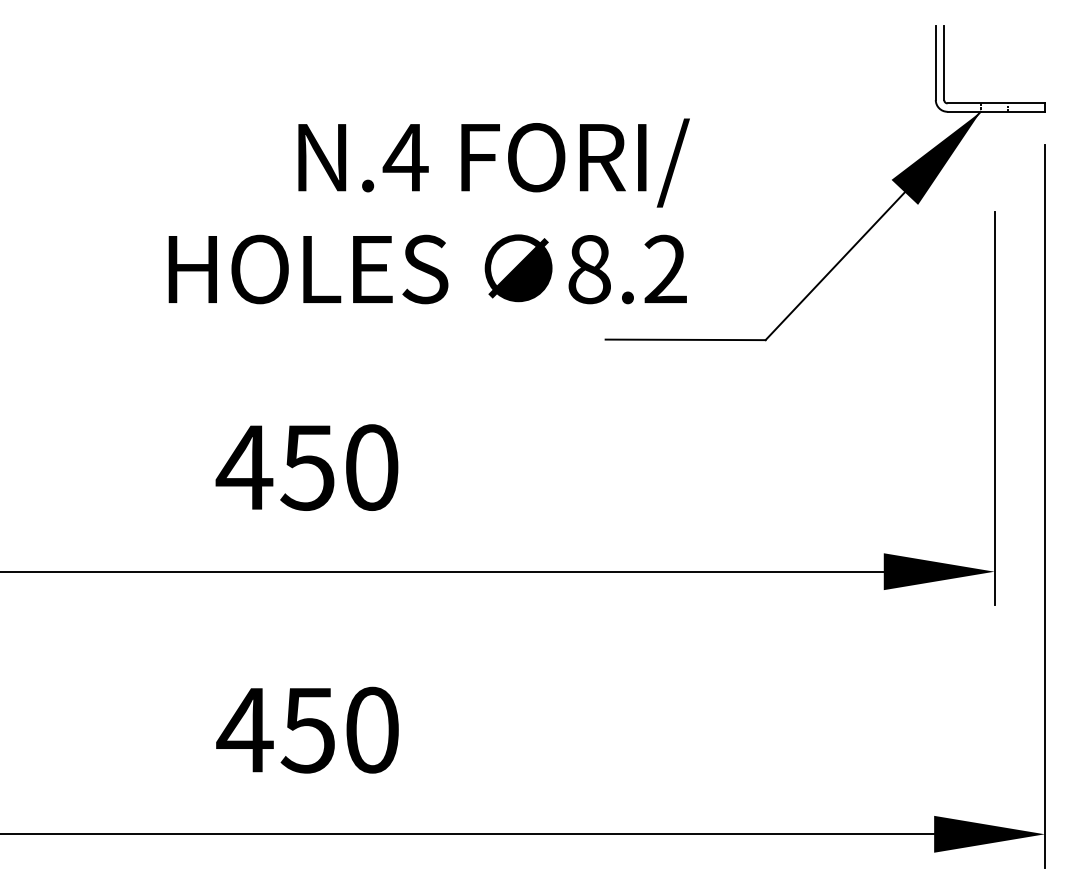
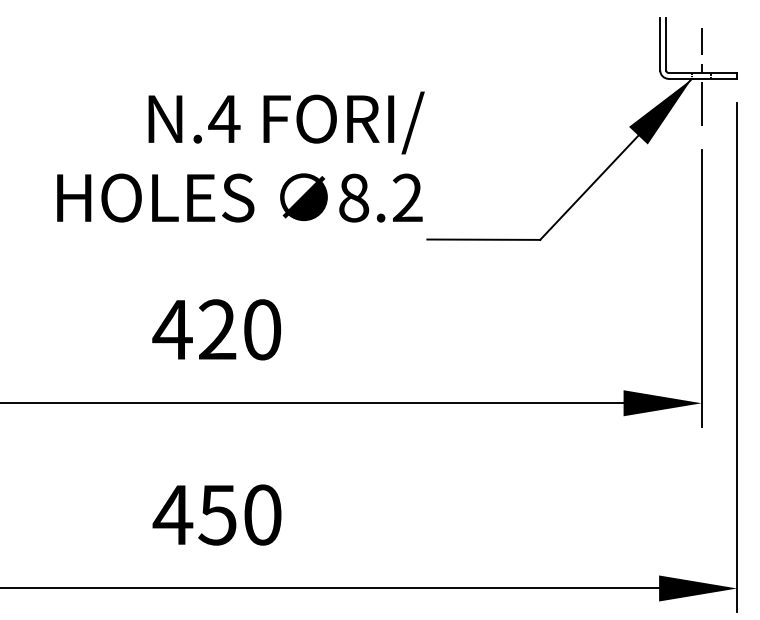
line: (994, 108) -> (701, 76), added
text: (428, 210) -> (240, 156), moved
text: (306, 467) -> (216, 329), 450 -> 420

